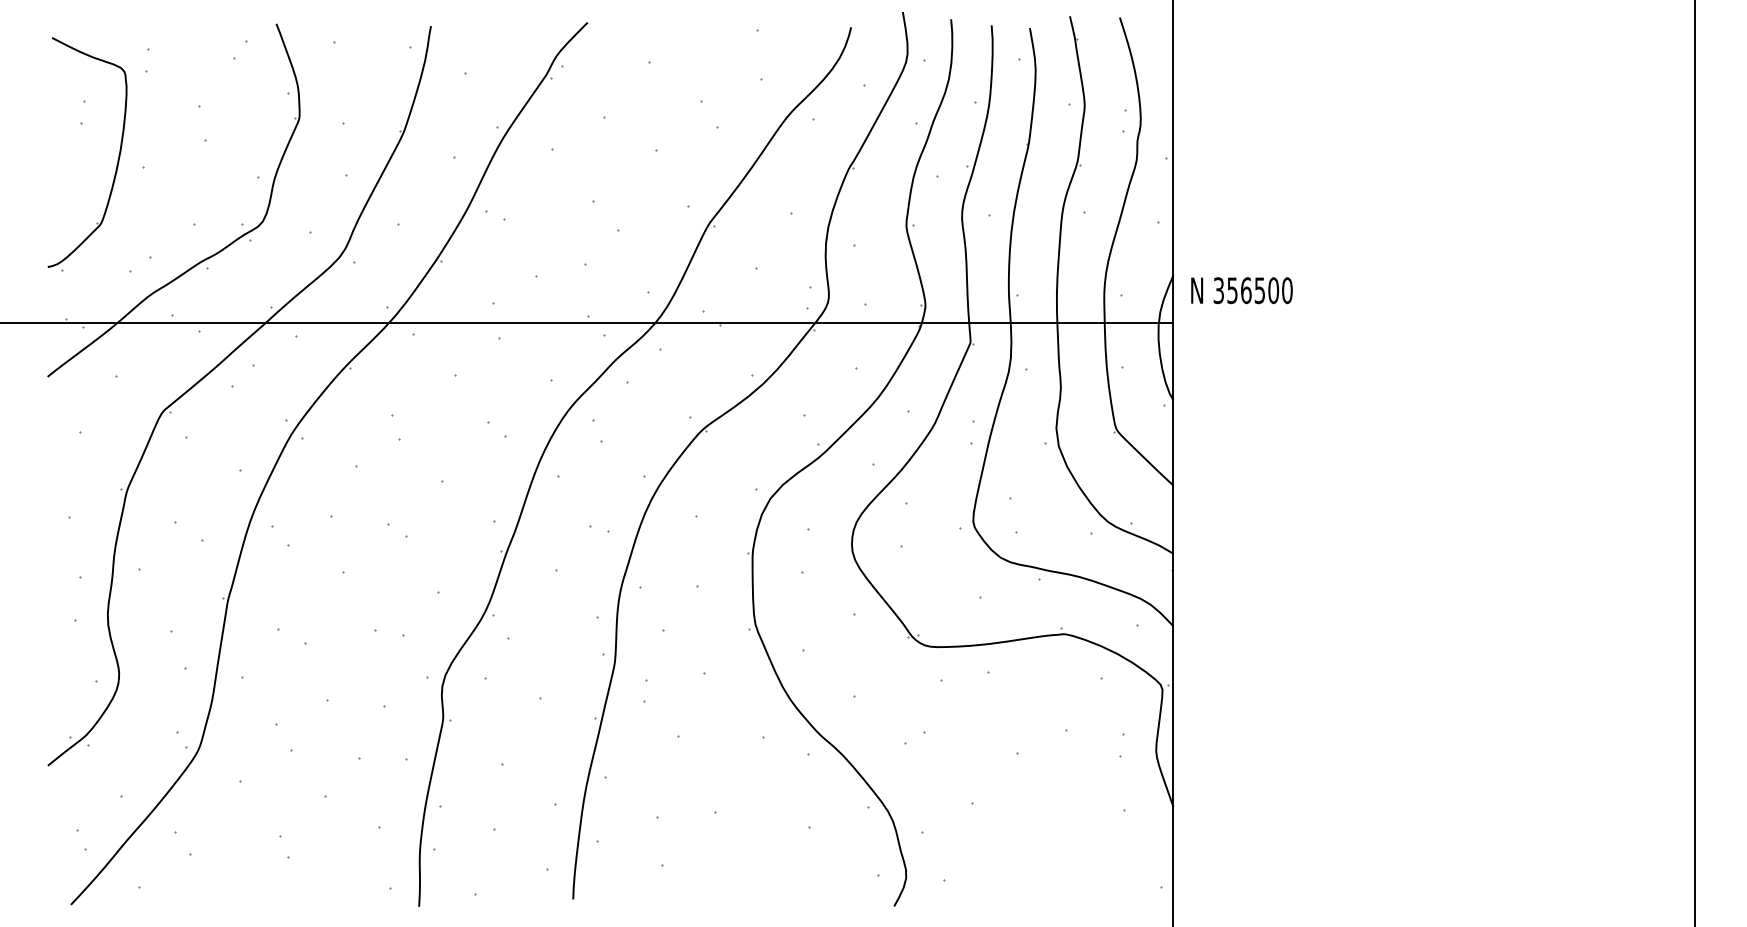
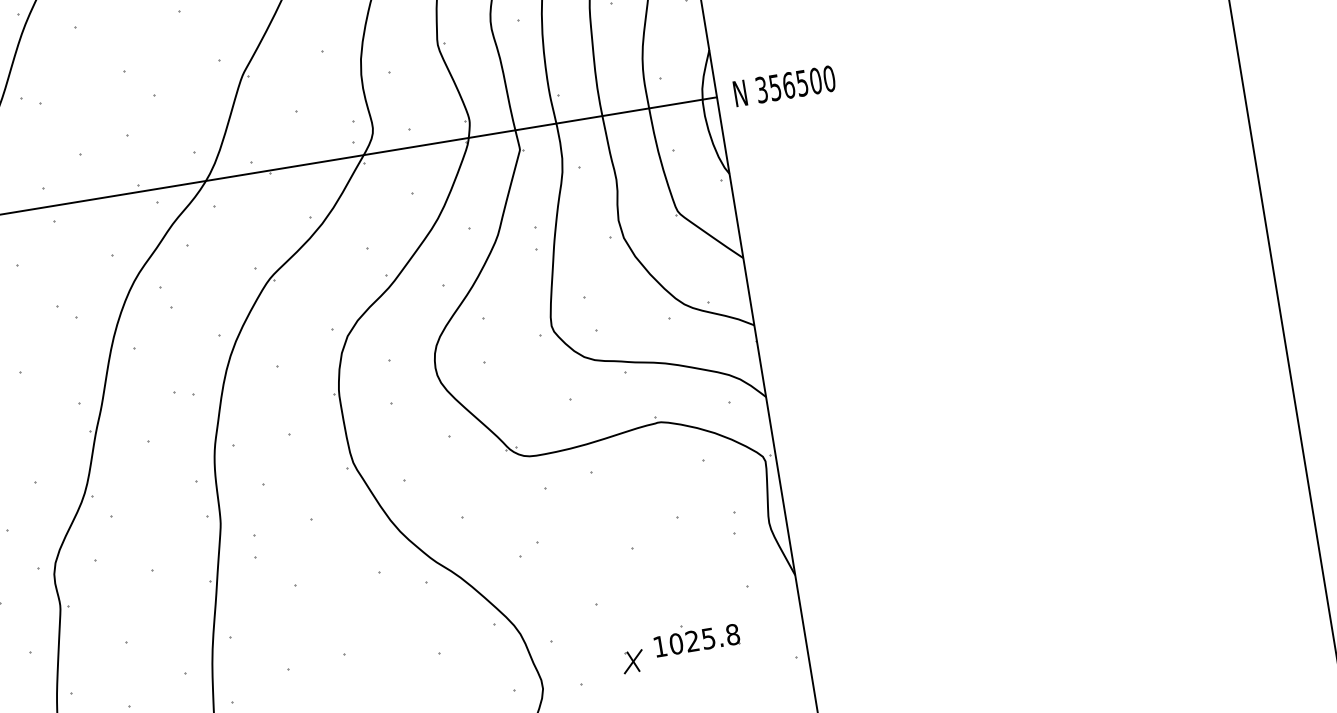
text: (1241, 290) -> (784, 86), moved
part: (1065, 852) -> (696, 637), added
part: (999, 866) -> (633, 662), added

